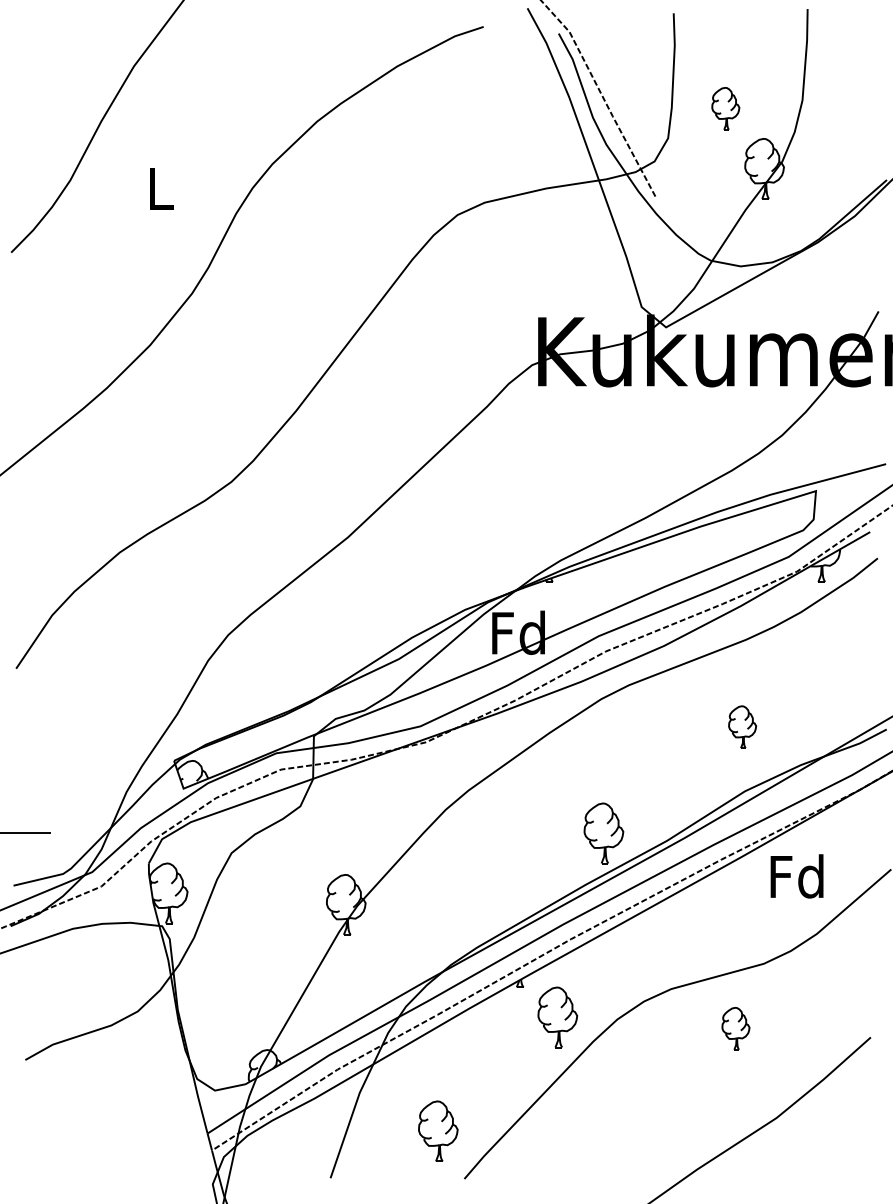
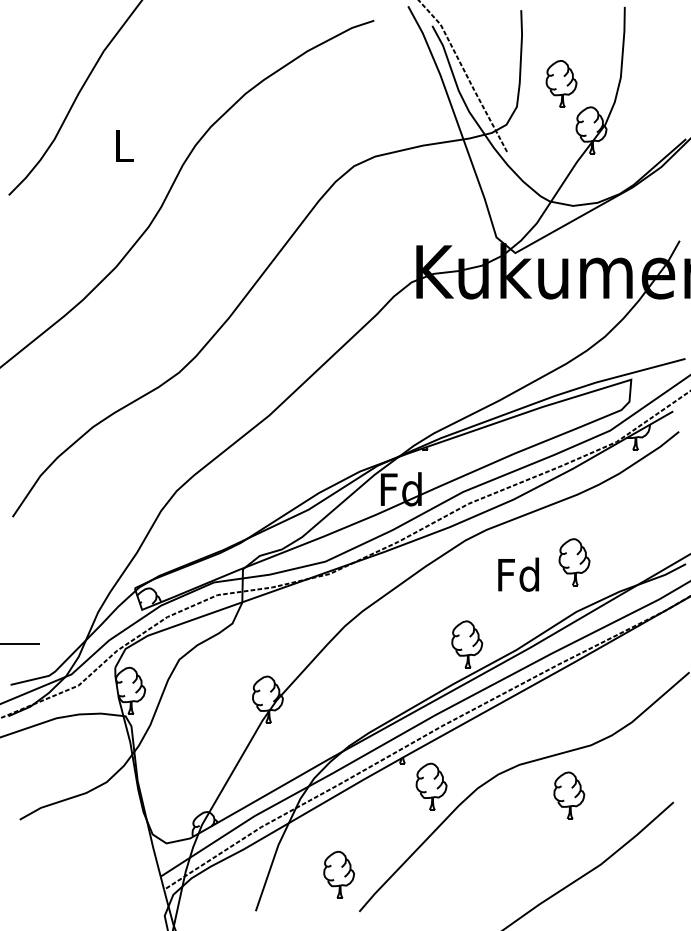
part: (725, 108) -> (561, 83), size x1.43
part: (742, 727) -> (574, 562), size x1.43
text: (796, 876) -> (518, 574), moved
part: (736, 1028) -> (569, 795), size x1.43

